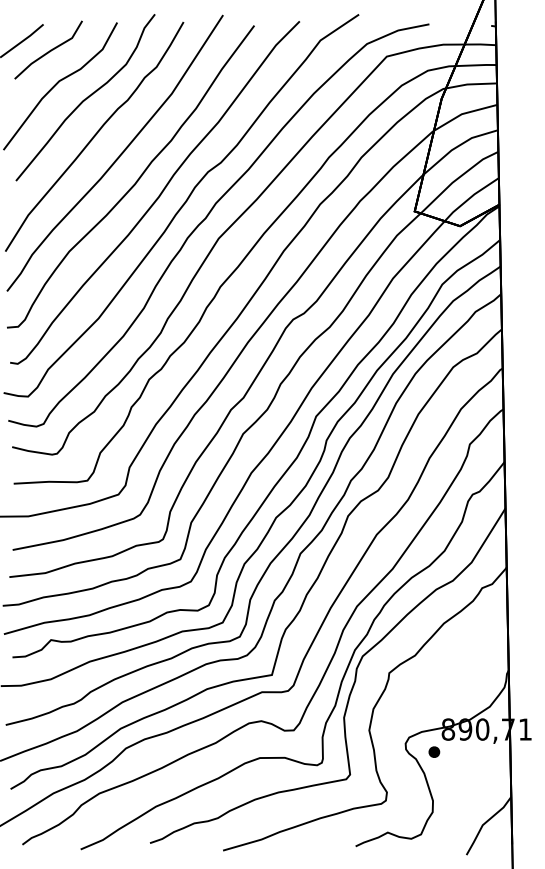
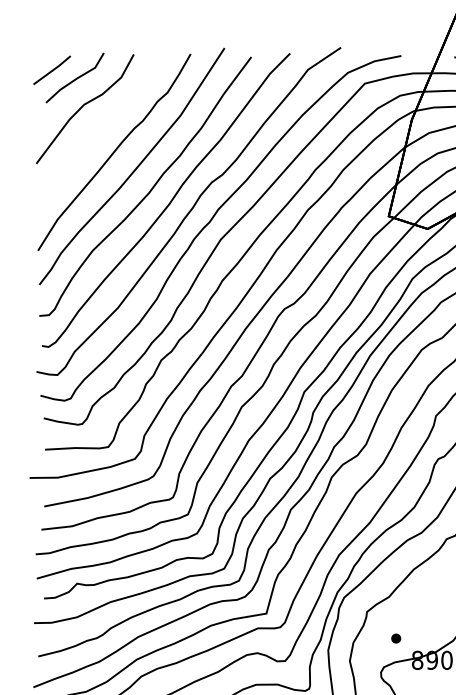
part: (85, 97) -> (106, 118), removed
part: (434, 751) -> (396, 638), moved

